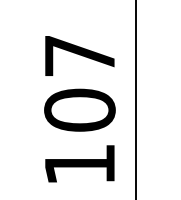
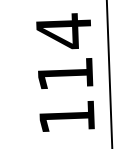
text: (79, 82) -> (64, 52), 107 -> 114

